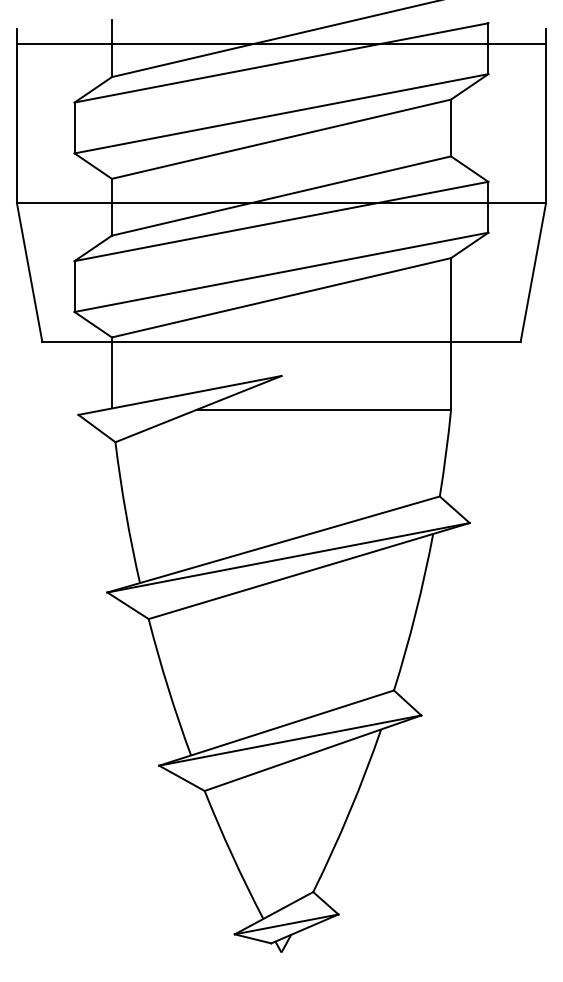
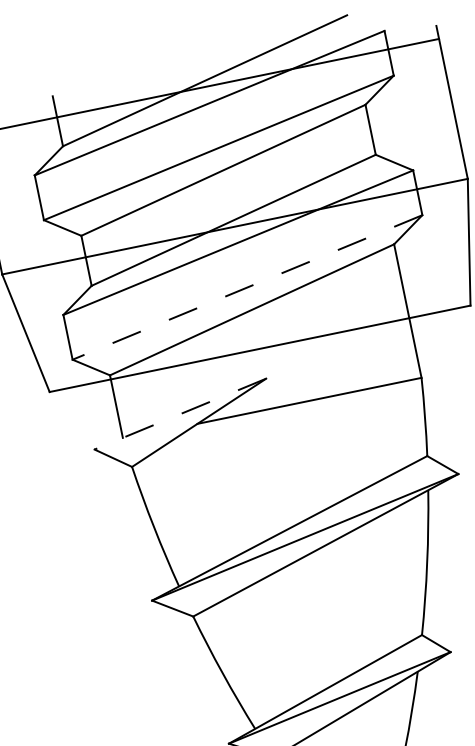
line: (281, 272) -> (247, 287), solid -> dashed
line: (179, 395) -> (179, 414), solid -> dashed

